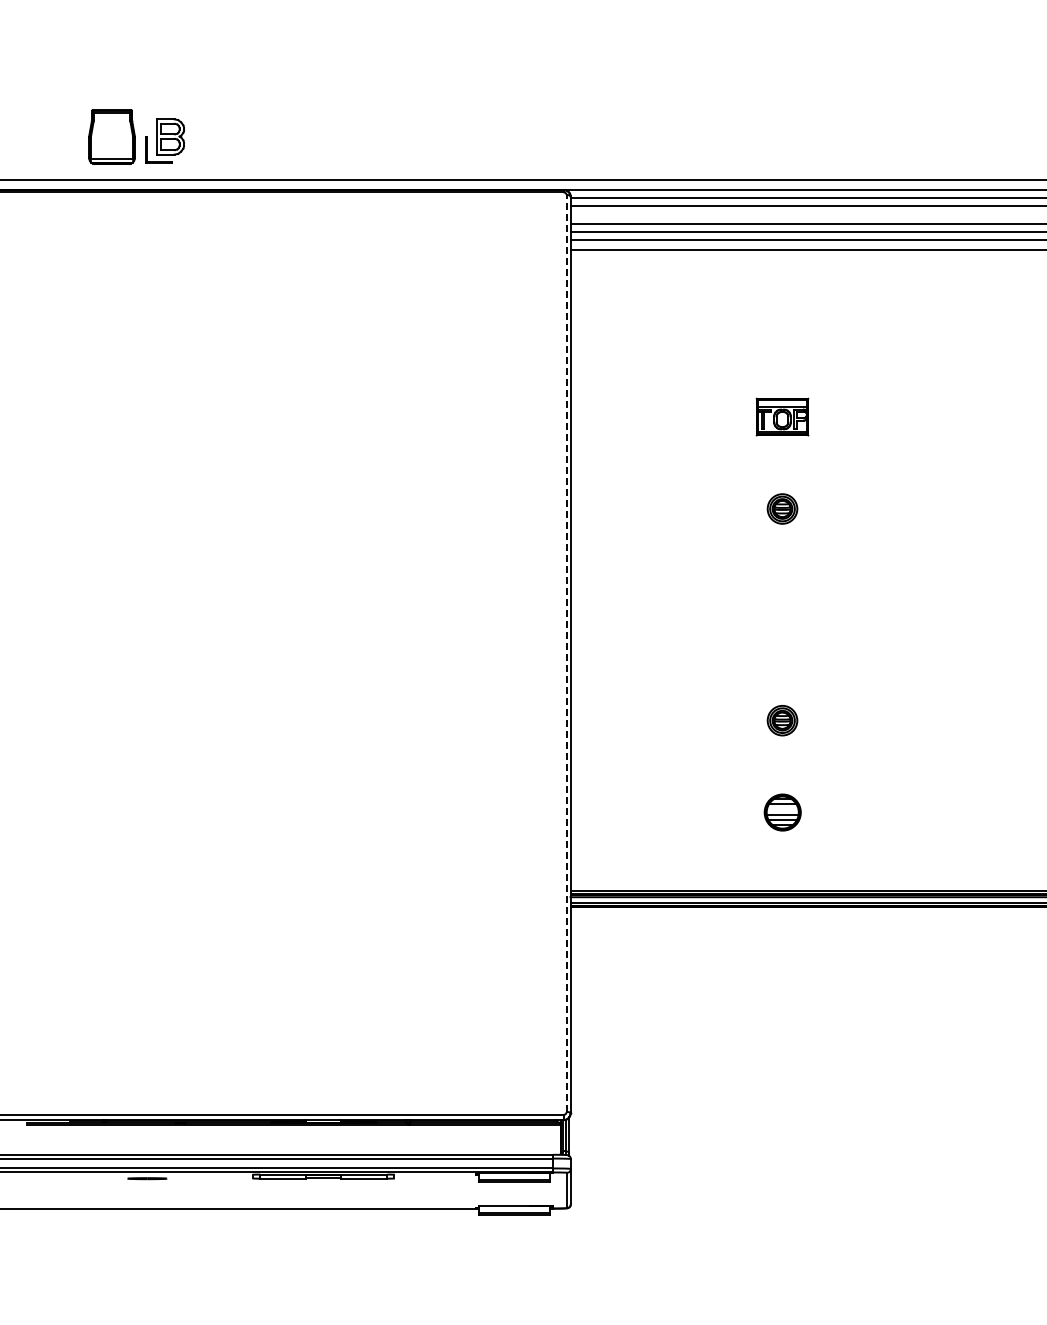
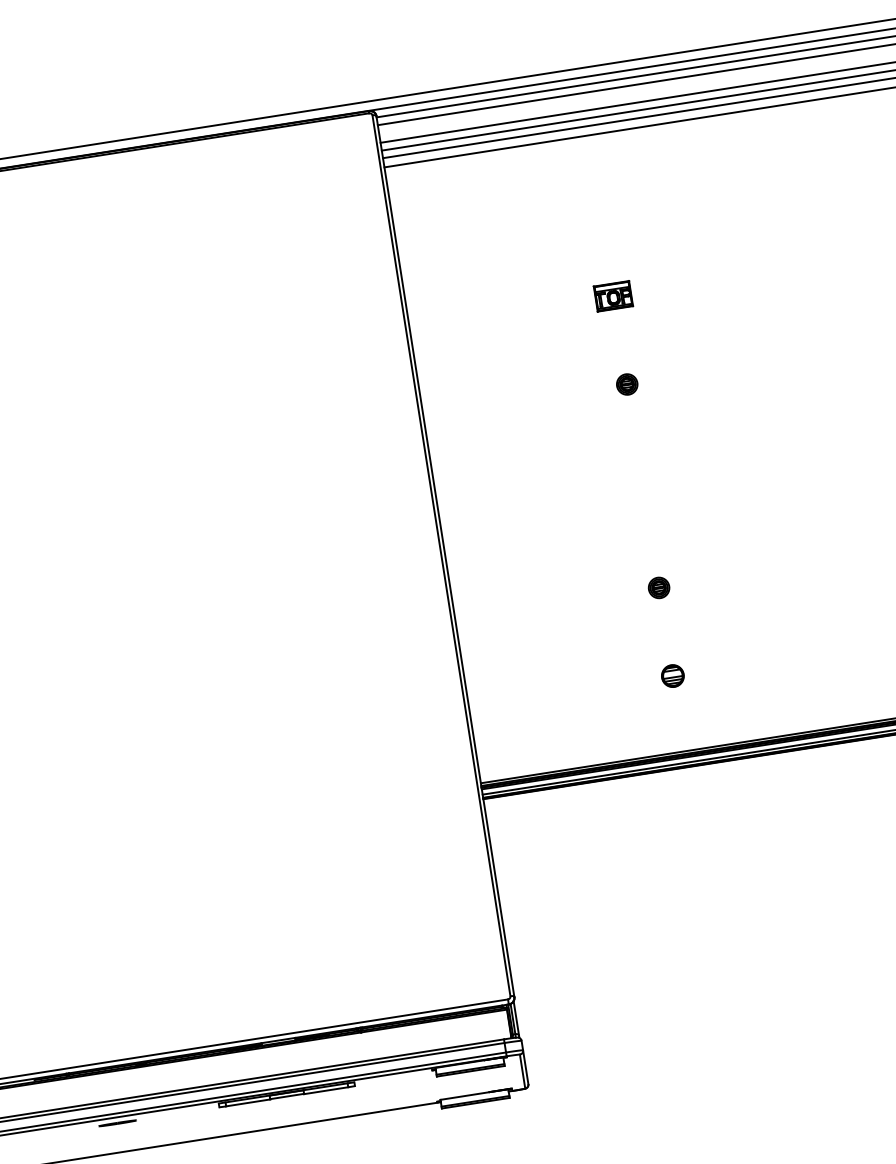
part: (782, 417) -> (613, 296), size x0.71
part: (782, 508) -> (627, 384), size x0.71
line: (566, 653) -> (441, 555), dashed -> solid
part: (782, 720) -> (658, 587), size x0.71
part: (782, 812) -> (672, 676), size x0.62

